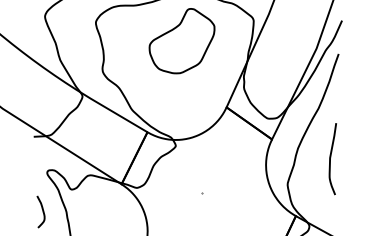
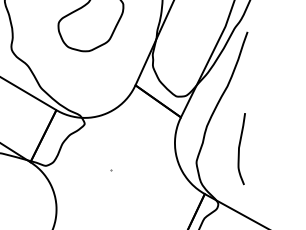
curve: (330, 159) -> (239, 149), moved

